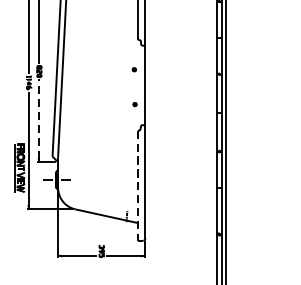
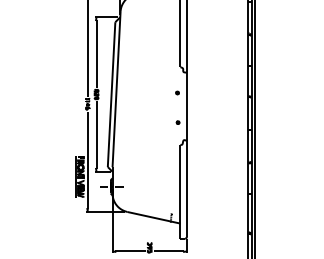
line: (39, 119) -> (96, 135), dashed -> solid
line: (137, 185) -> (180, 191), dashed -> solid

